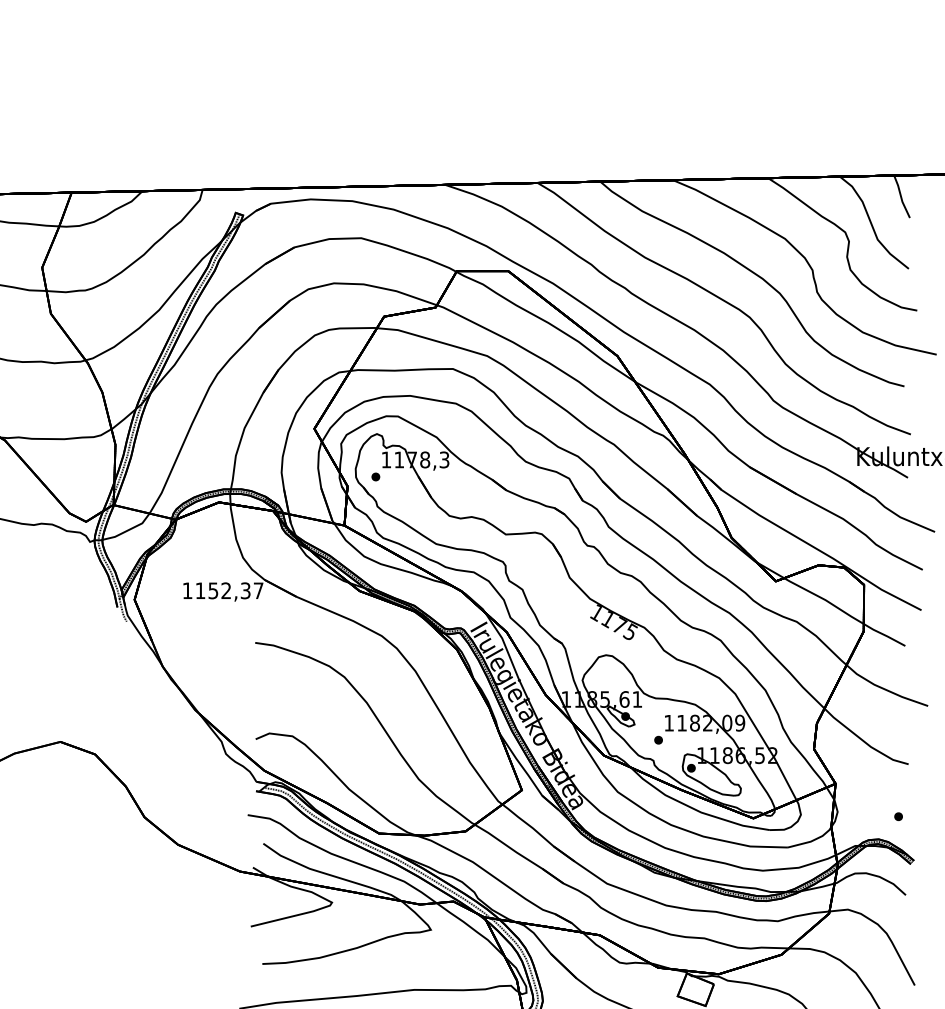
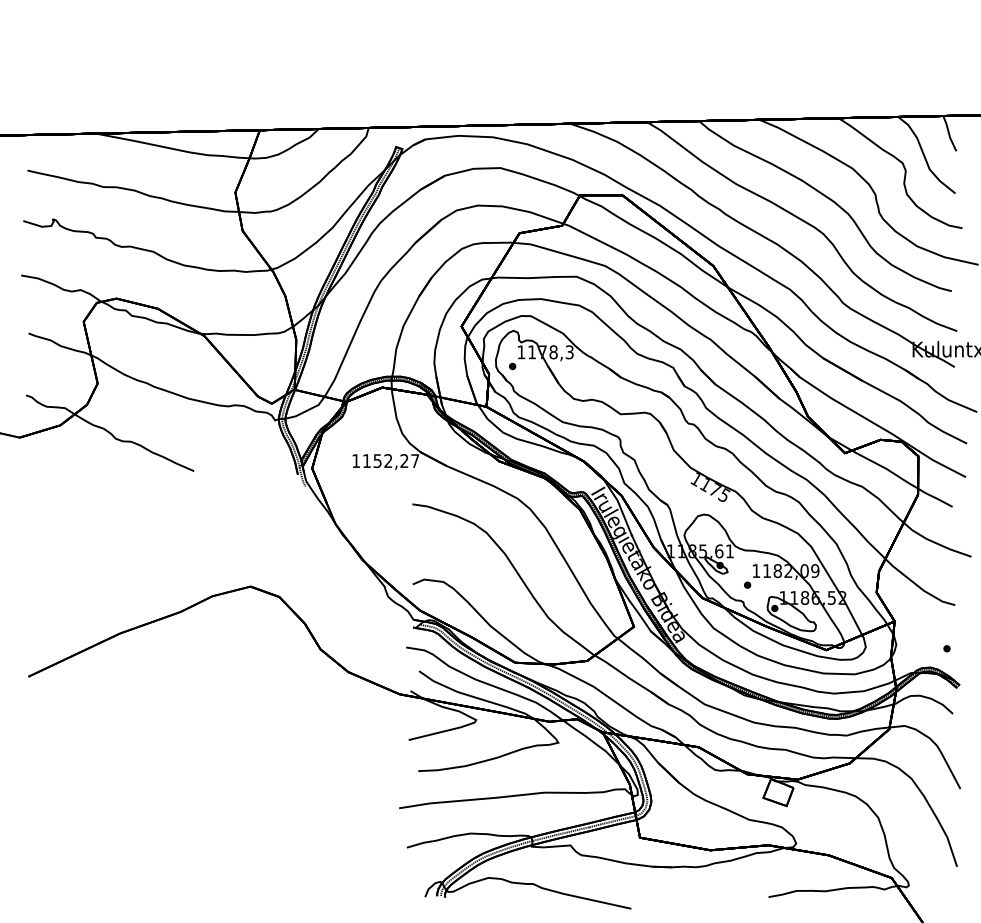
text: (245, 591) -> (404, 461), 1152,37 -> 1152,27

